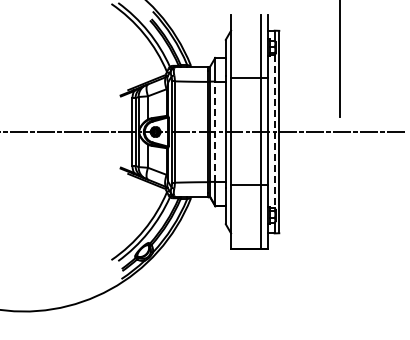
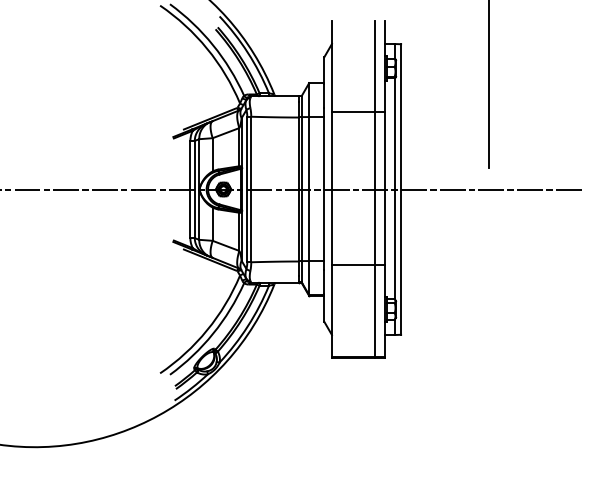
line: (215, 131) -> (309, 188), dashed -> solid
line: (274, 131) -> (394, 188), dashed -> solid

